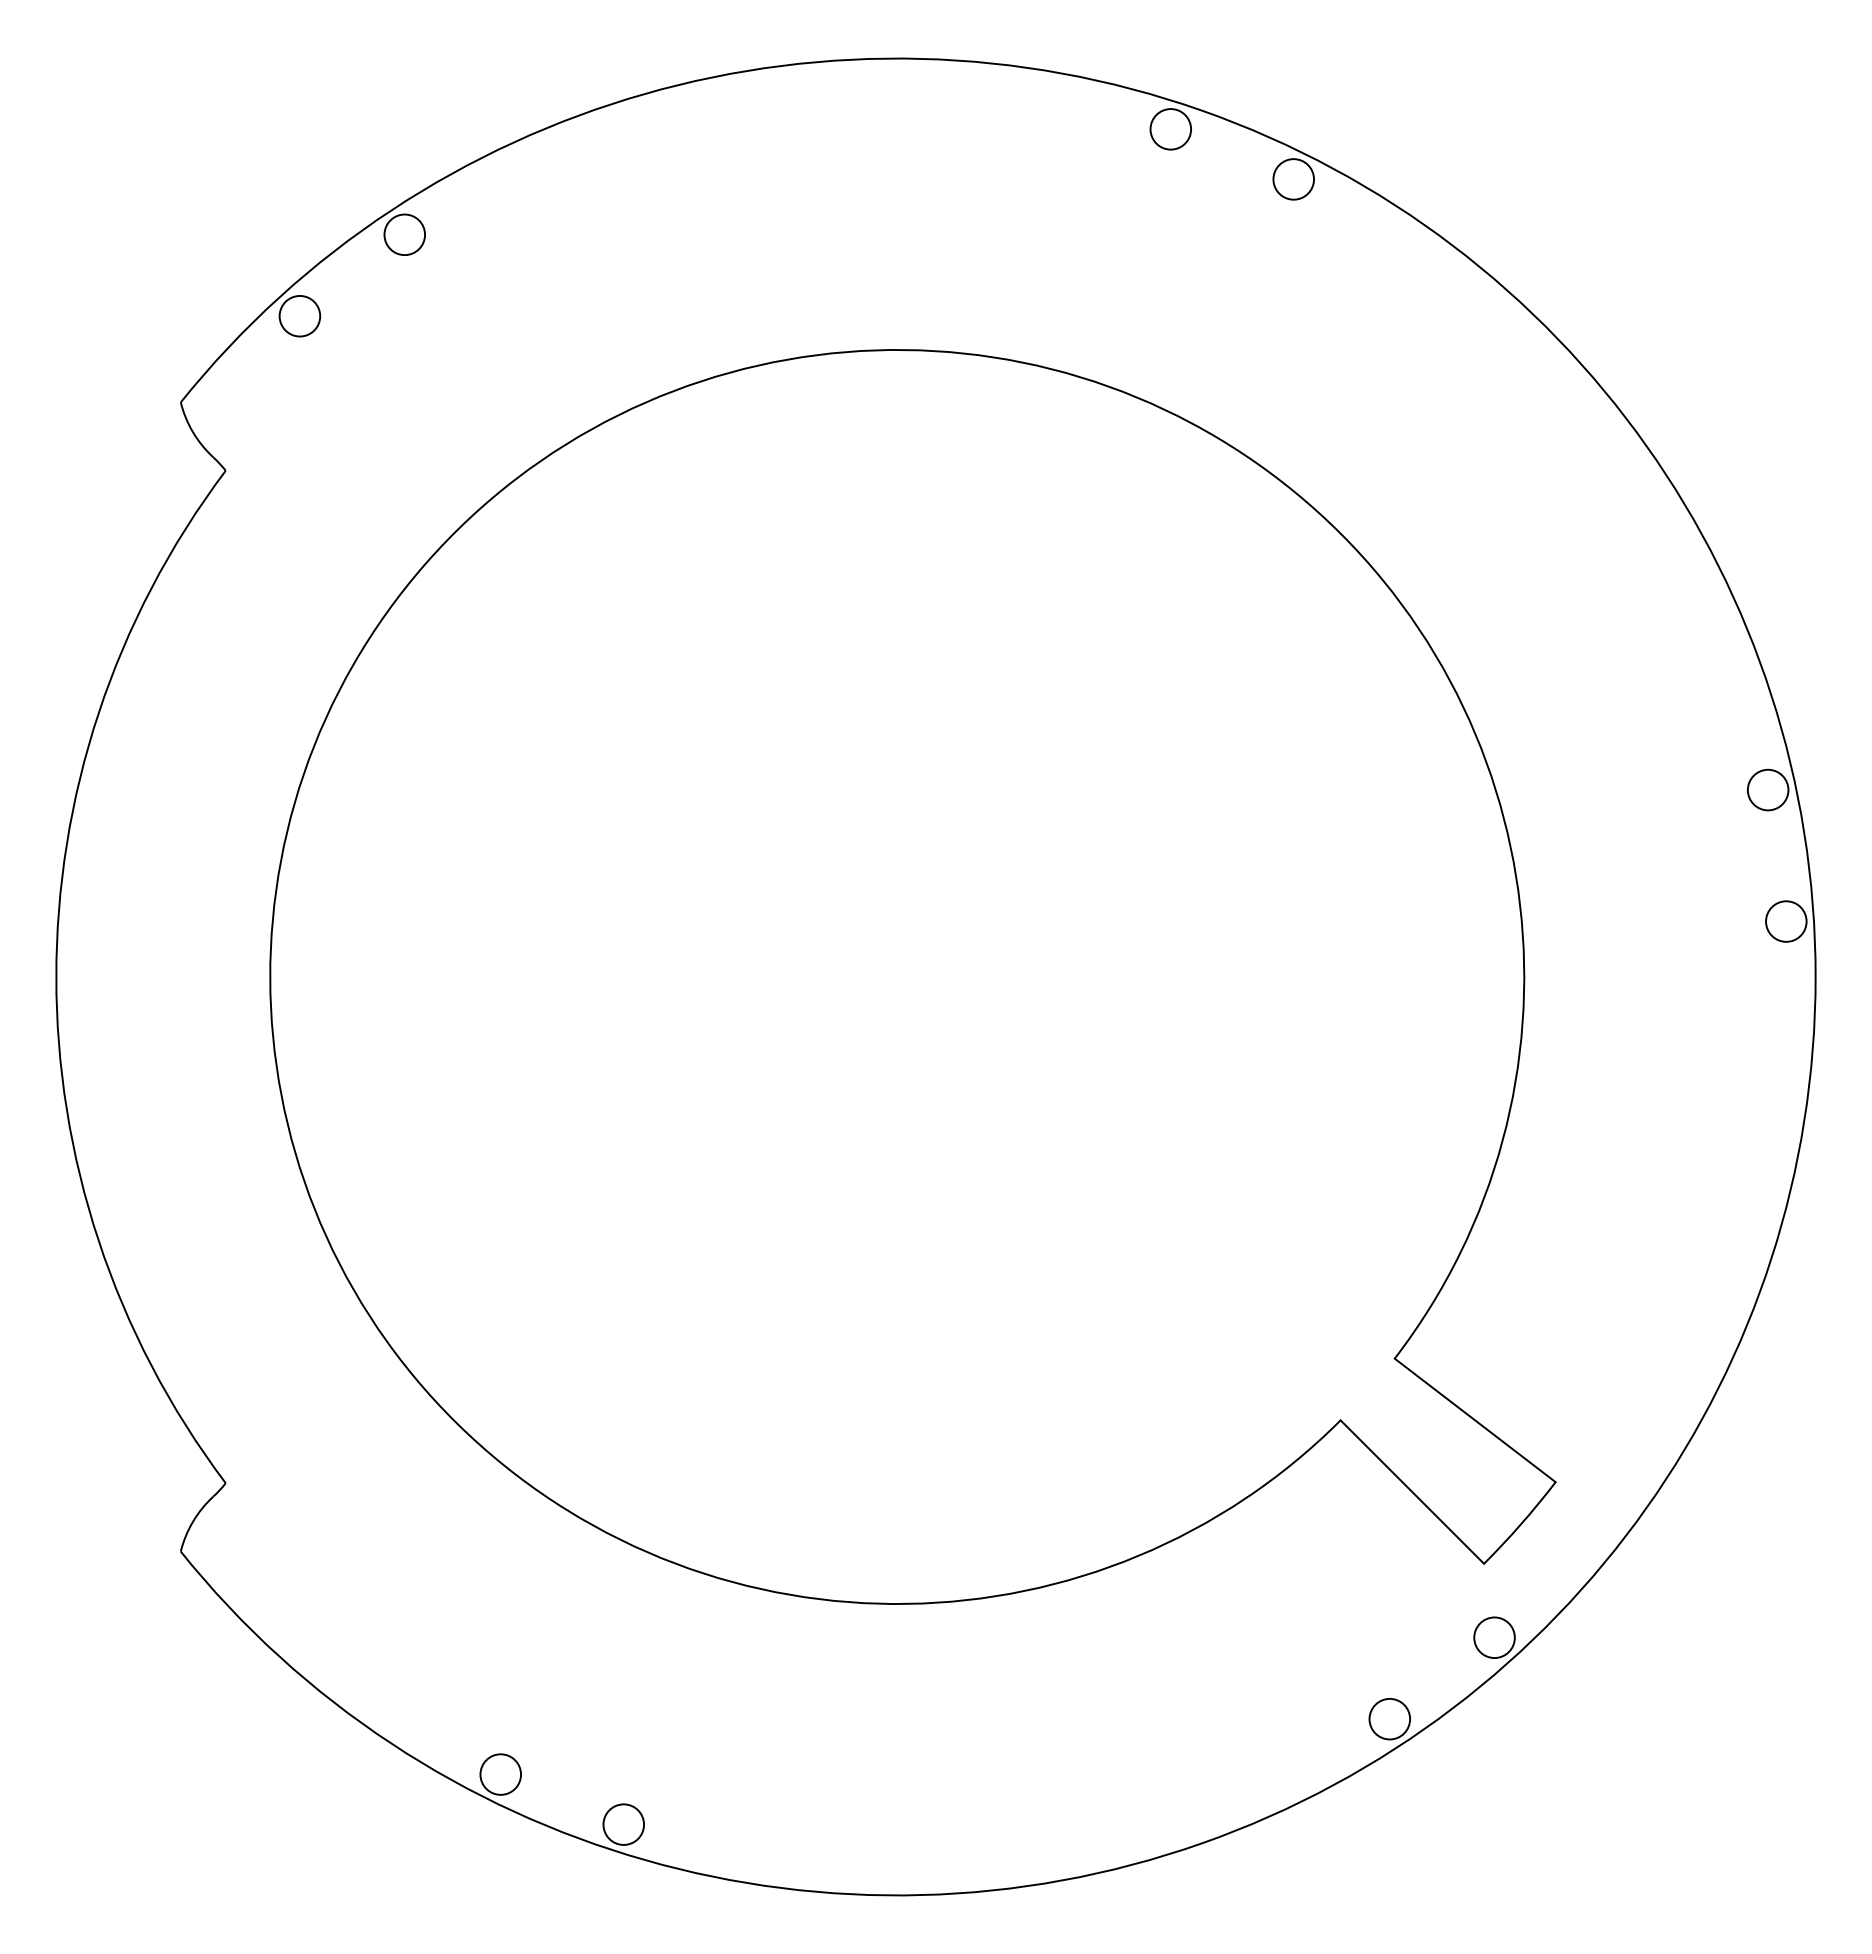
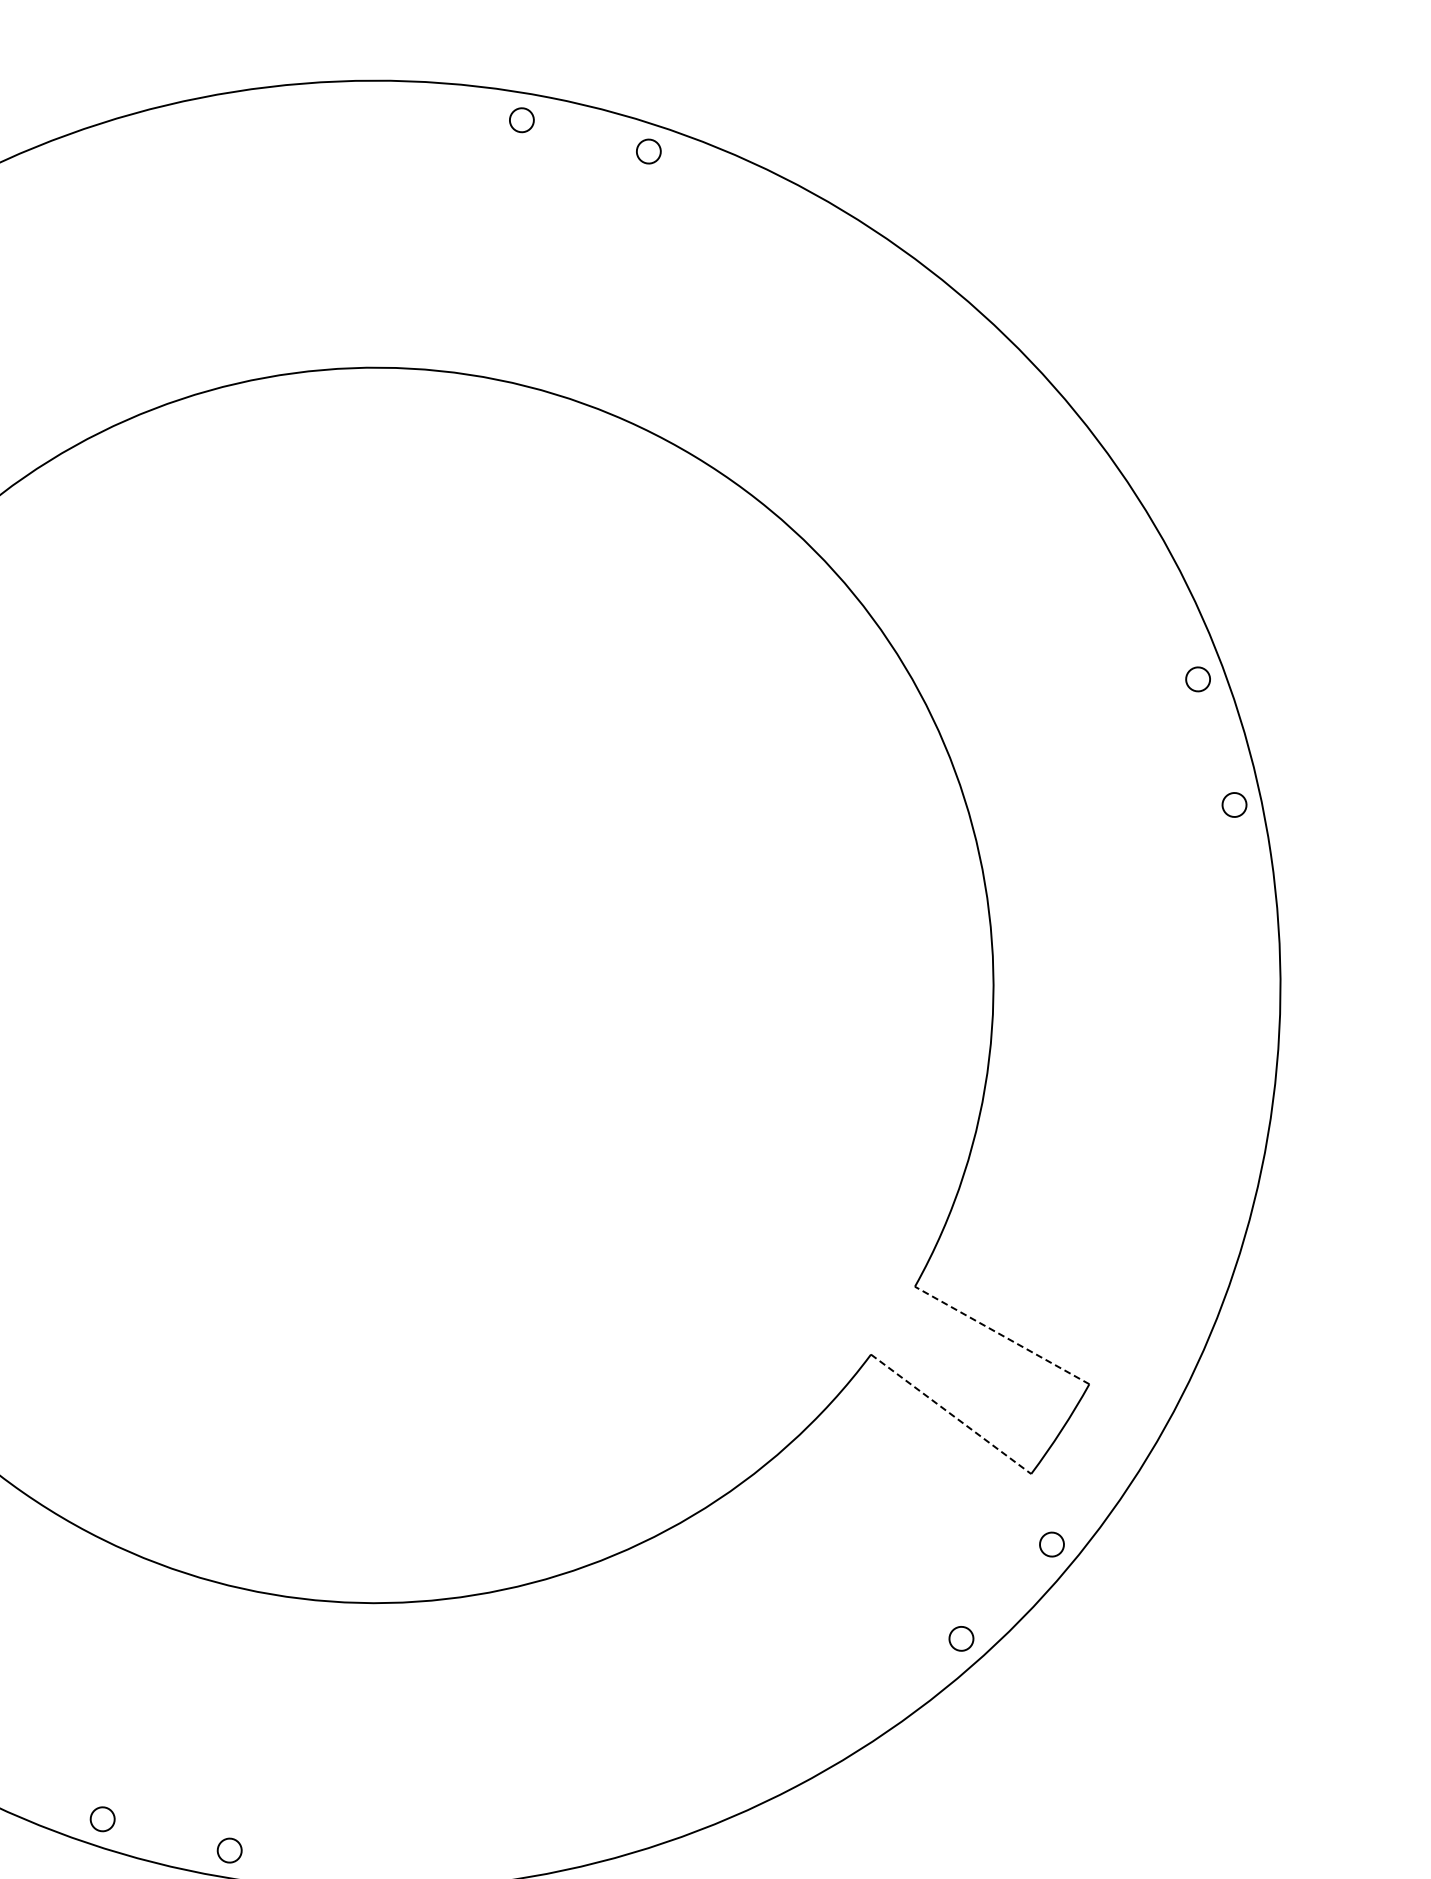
circle: (1170, 129) -> (521, 120), size x0.6
circle: (1293, 179) -> (648, 151), size x0.6
circle: (1767, 789) -> (1197, 678), size x0.6
circle: (1786, 921) -> (1234, 804), size x0.6
line: (1474, 1420) -> (1001, 1335), solid -> dashed
line: (1412, 1492) -> (951, 1414), solid -> dashed
circle: (1494, 1637) -> (1051, 1544), size x0.6
circle: (1389, 1718) -> (961, 1638), size x0.6
circle: (500, 1774) -> (102, 1819), size x0.6
circle: (623, 1824) -> (229, 1850), size x0.6

